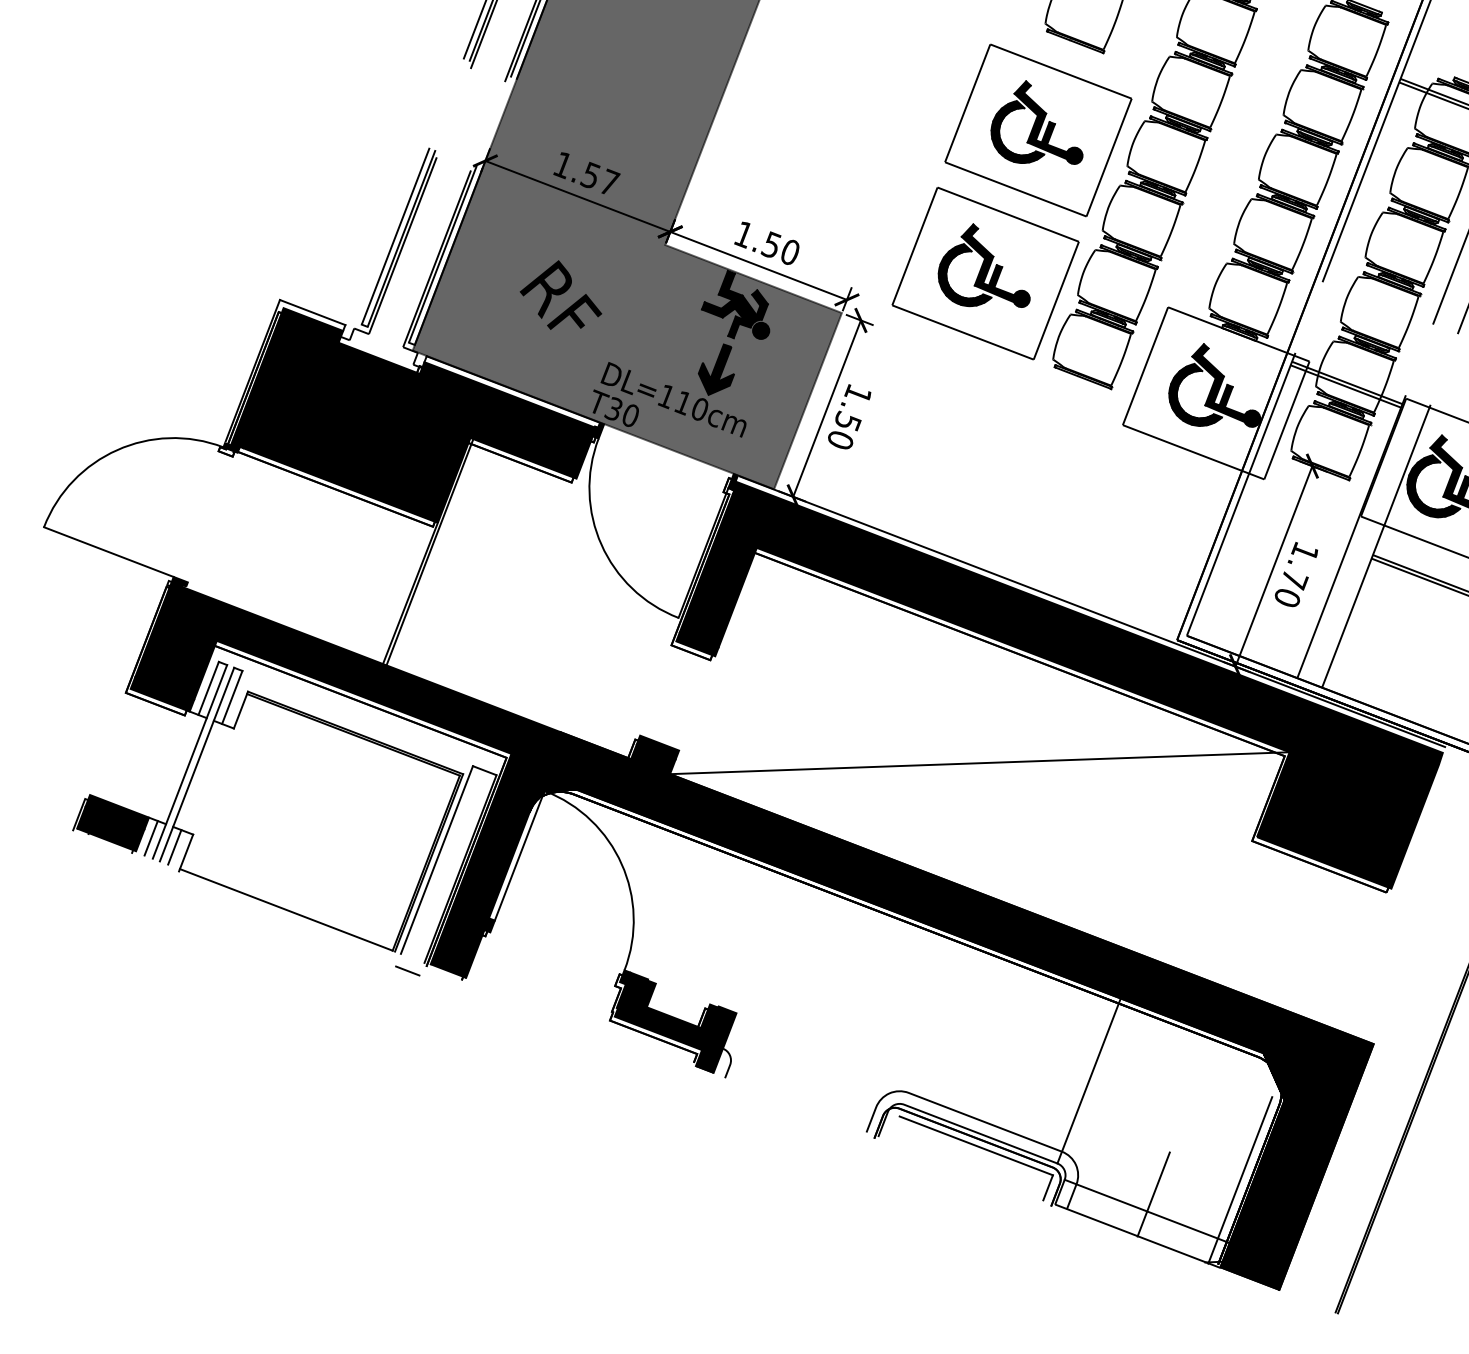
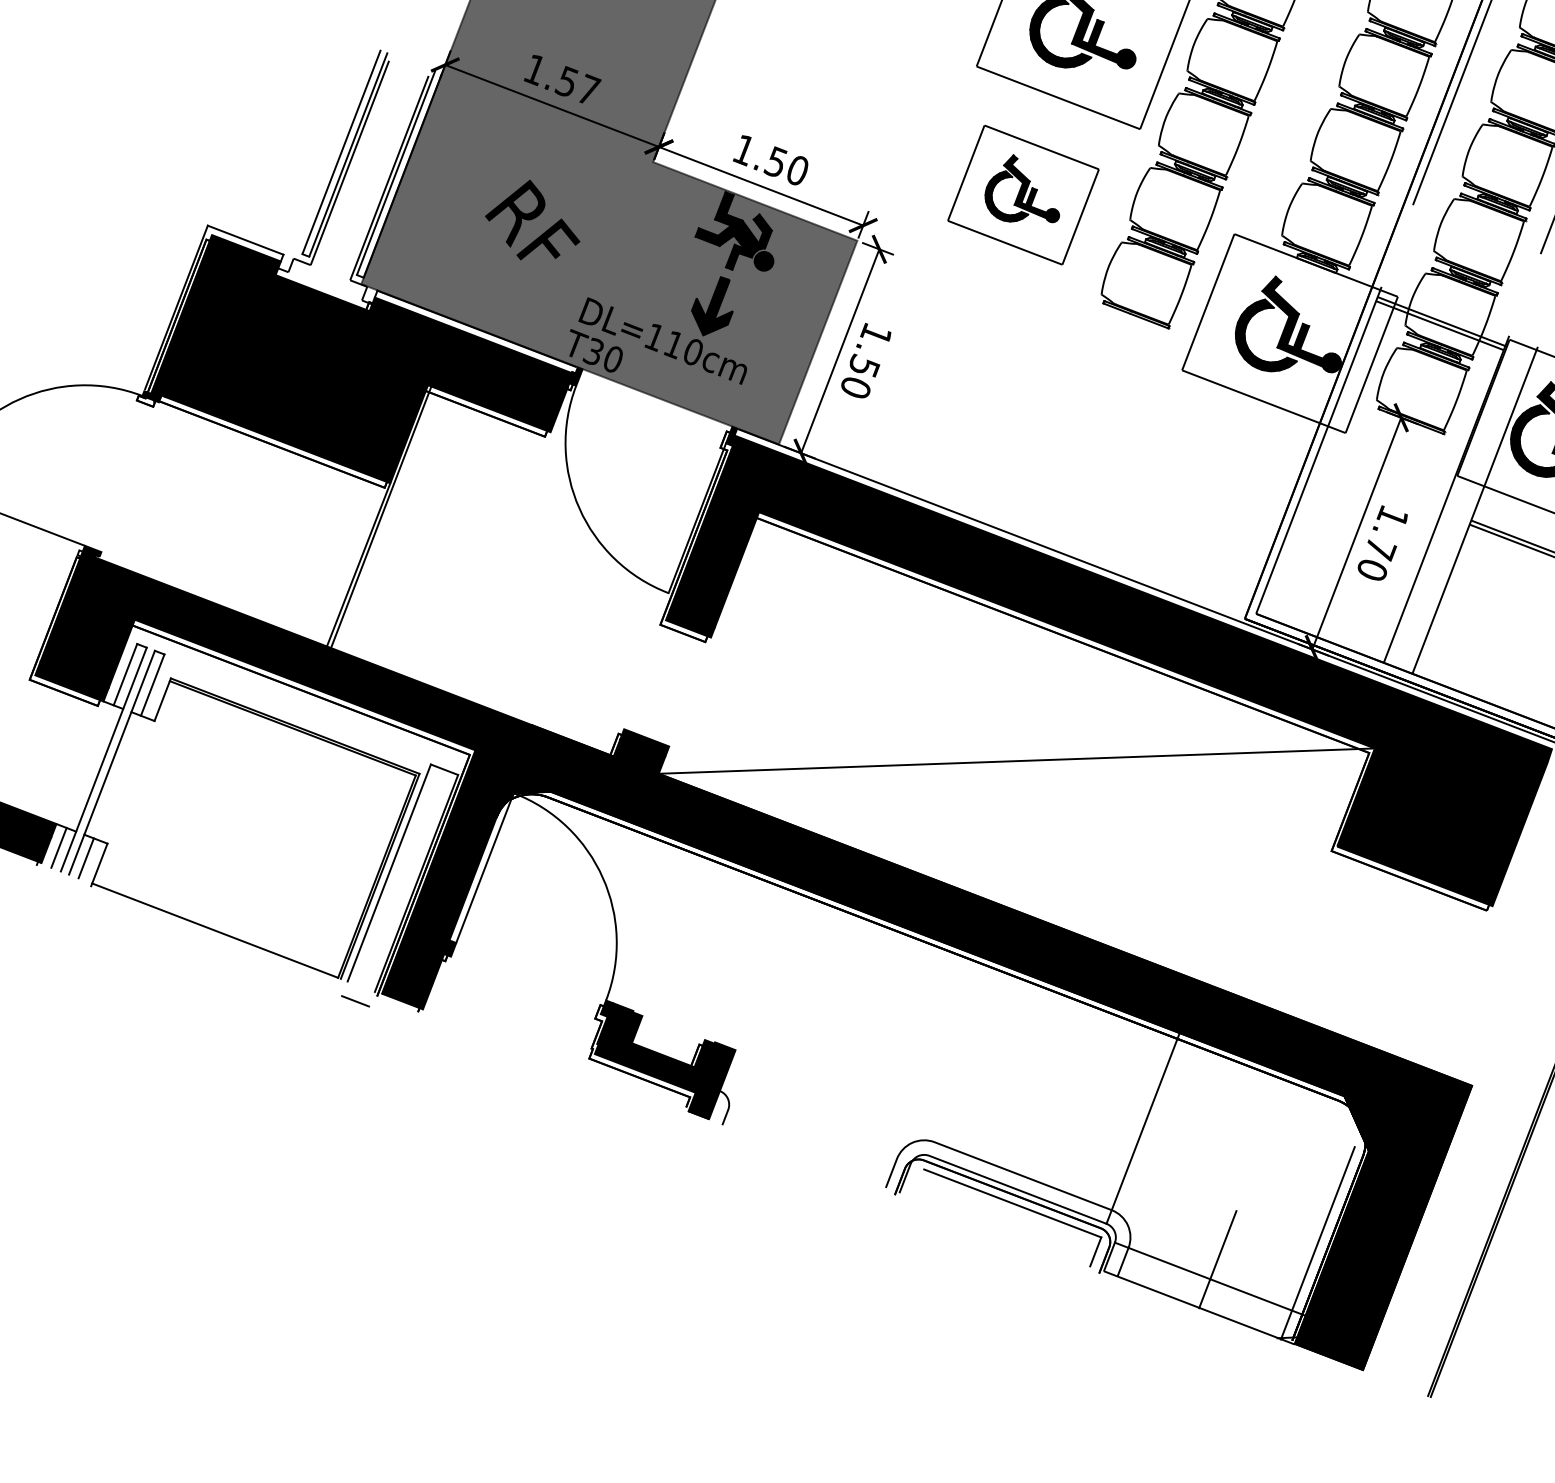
part: (985, 273) -> (1023, 195), size x0.7

